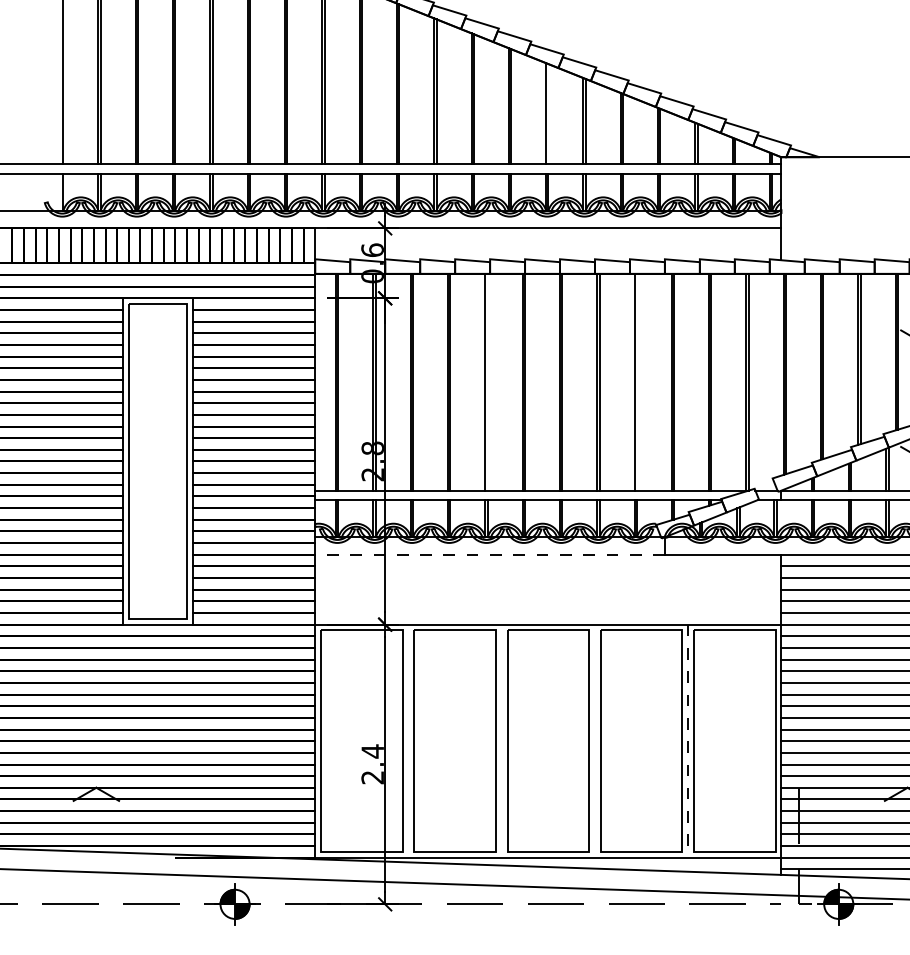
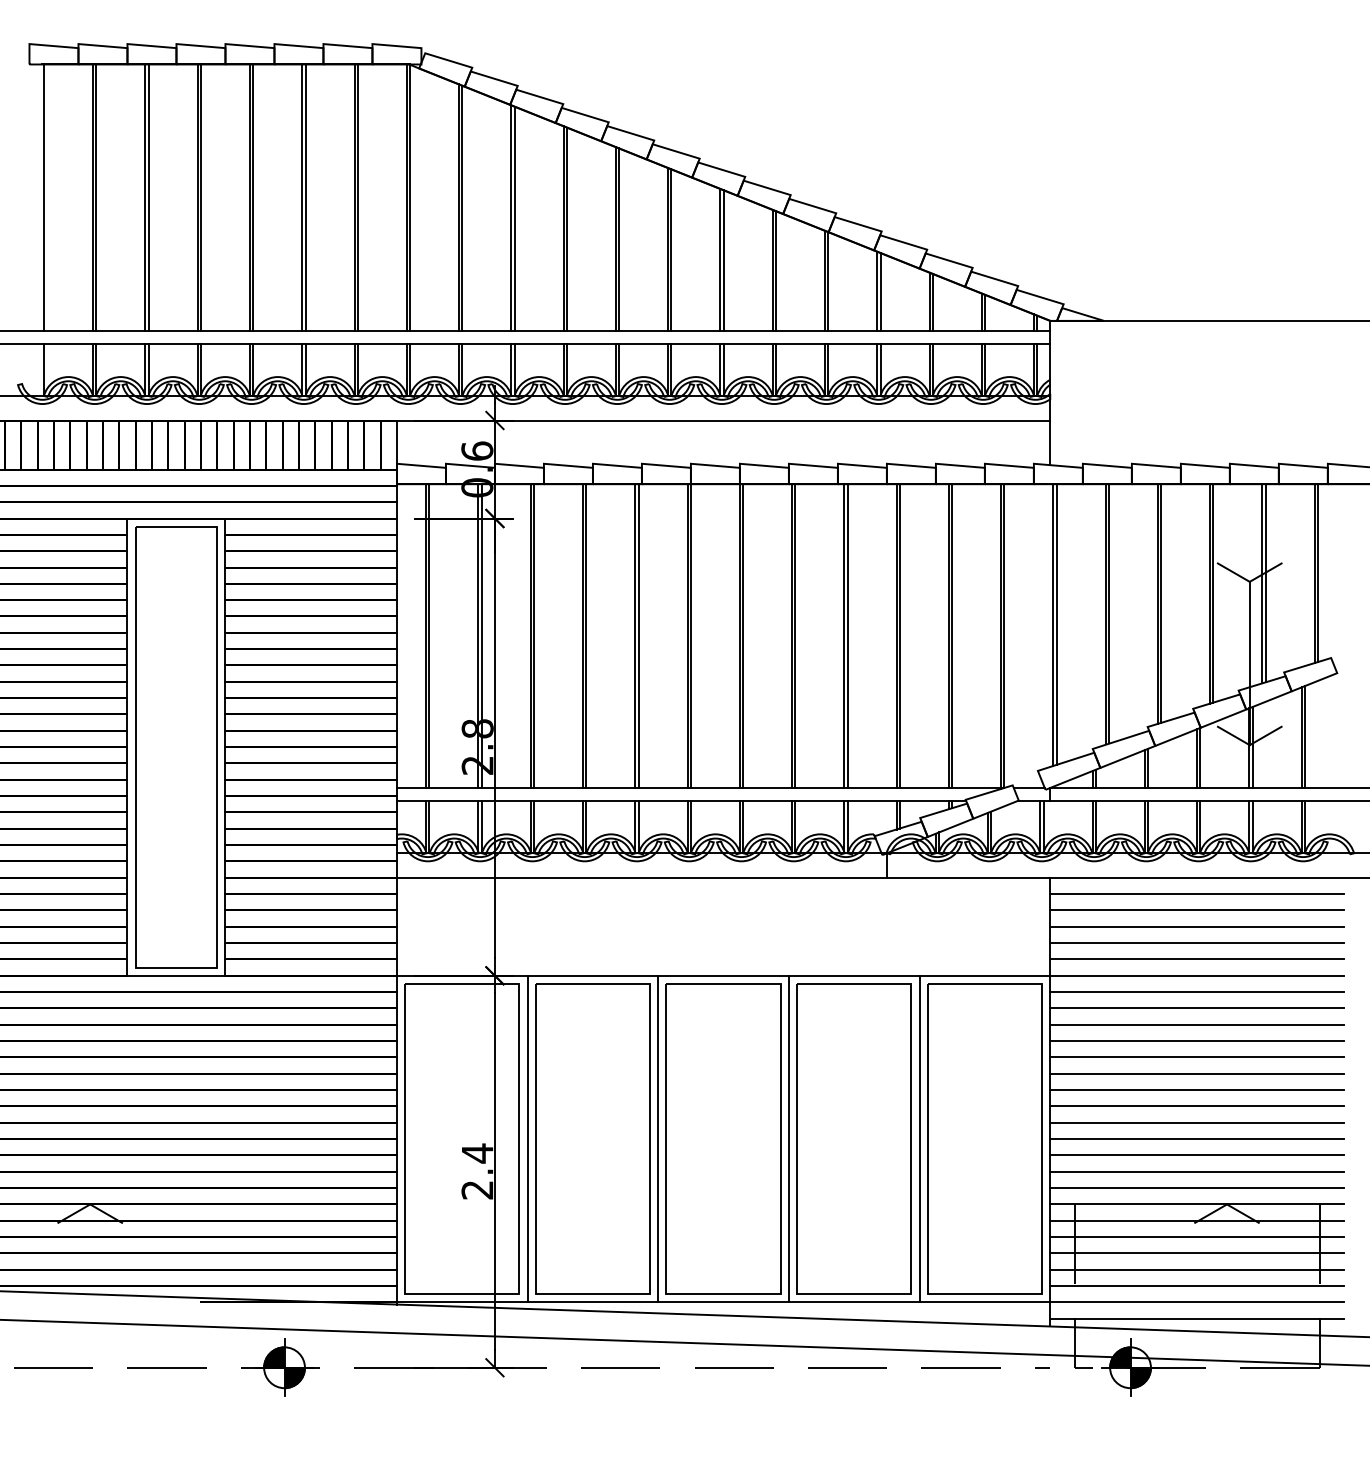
line: (548, 114) -> (723, 260), added
line: (487, 381) -> (638, 635), added
line: (636, 381) -> (847, 635), added
line: (489, 554) -> (641, 877), dashed -> solid
line: (408, 740) -> (527, 1138), added
line: (501, 740) -> (658, 1138), added
line: (594, 740) -> (788, 1138), added
line: (688, 741) -> (919, 1139), dashed -> solid

